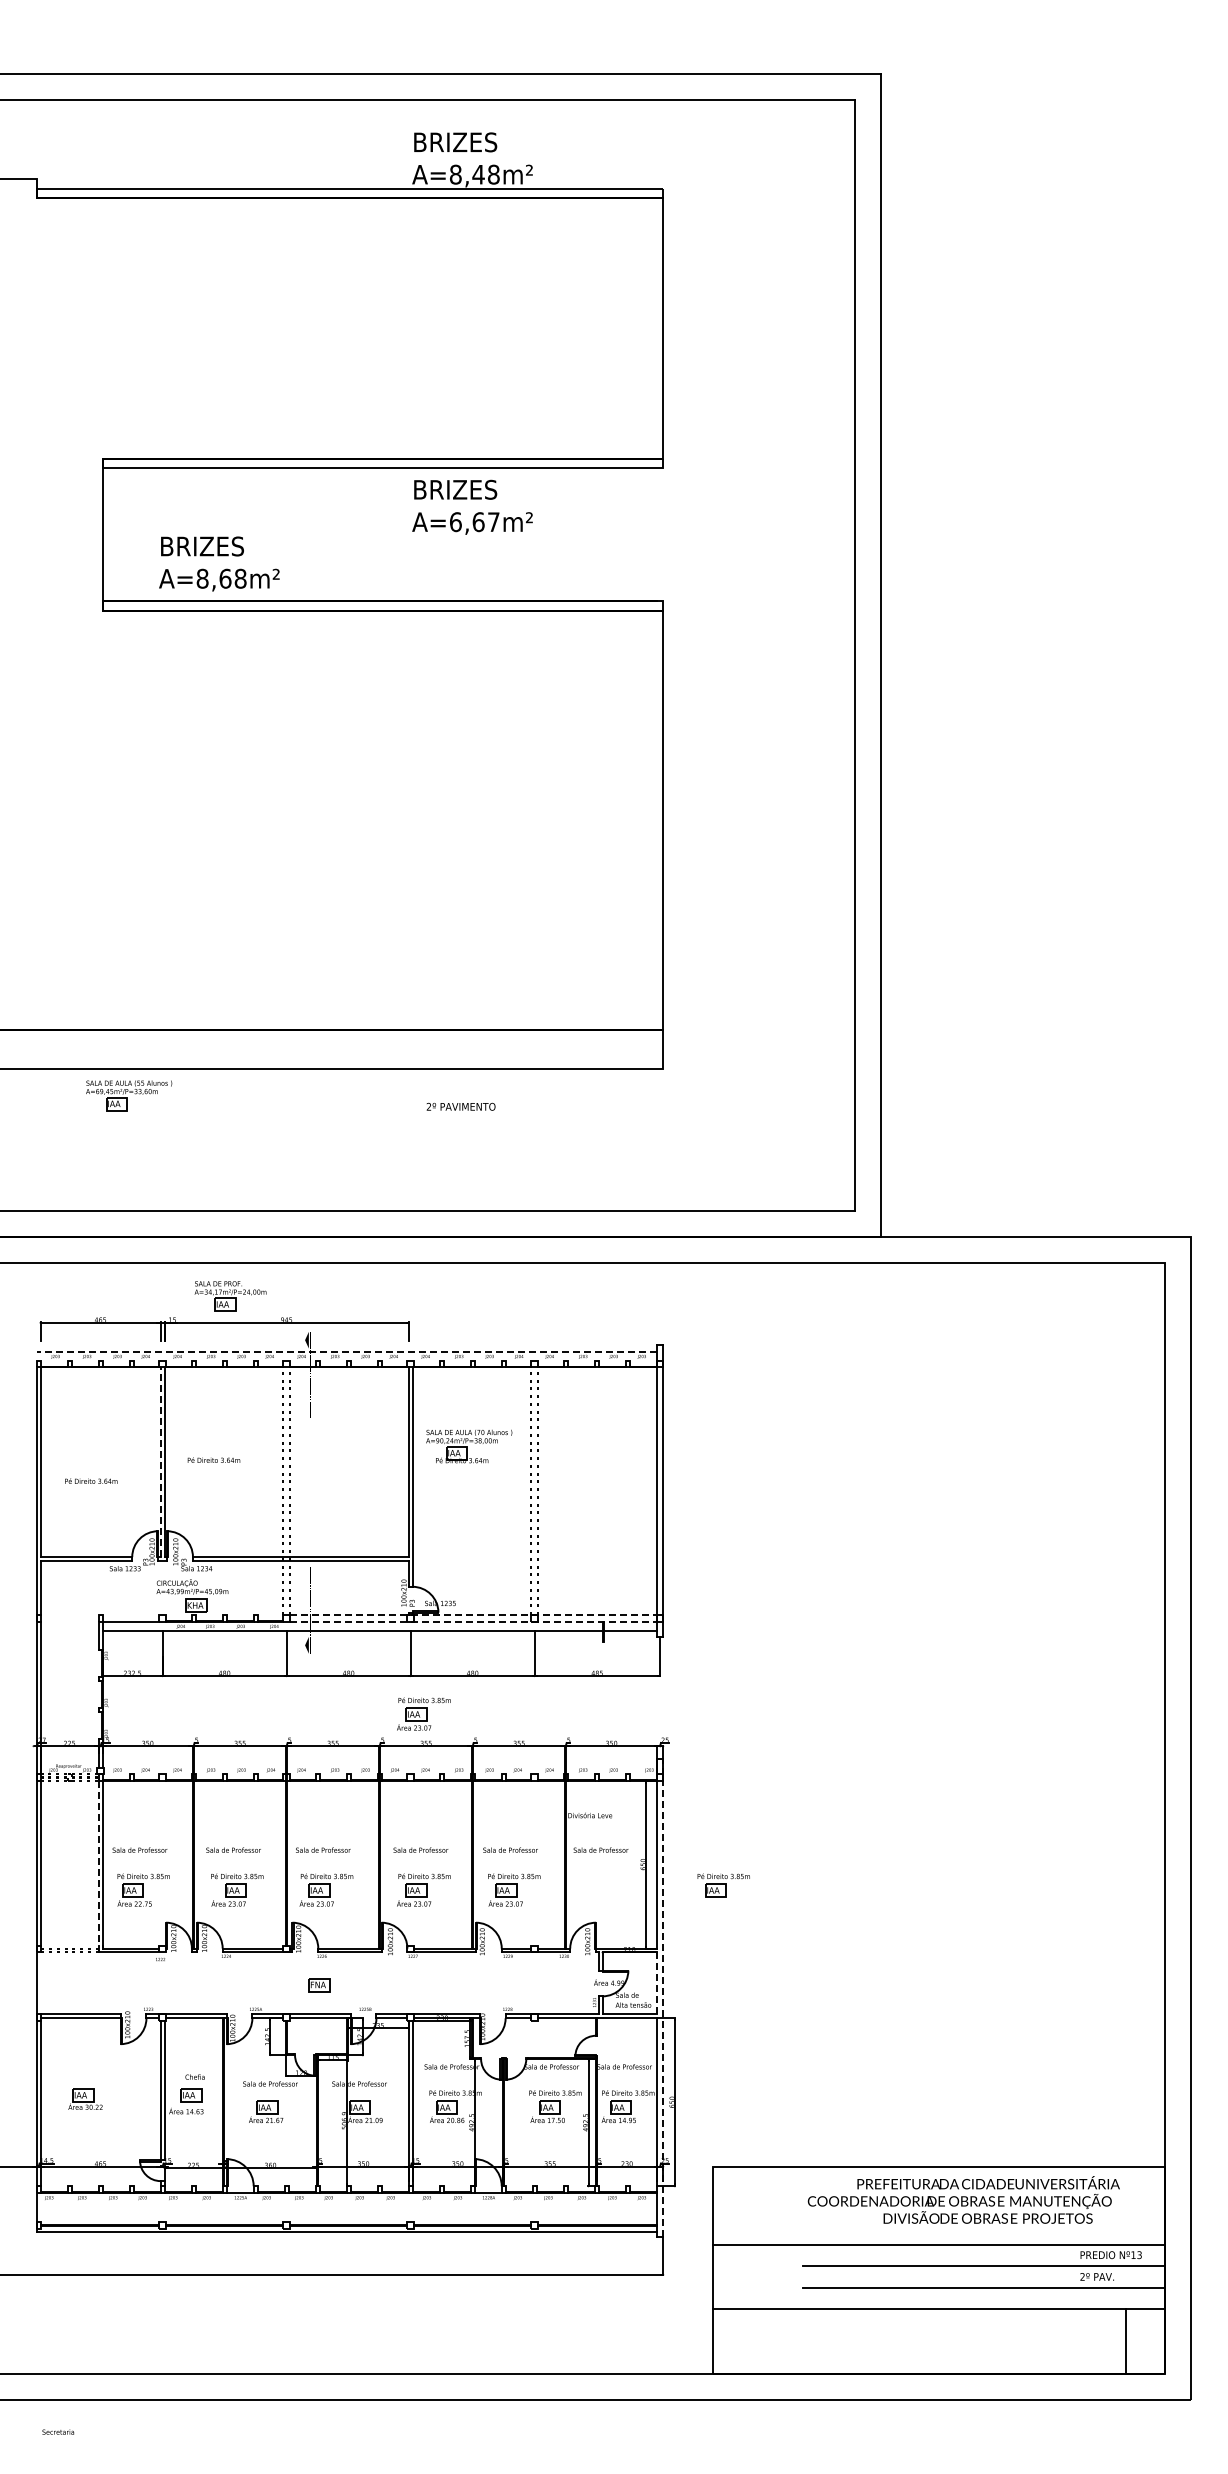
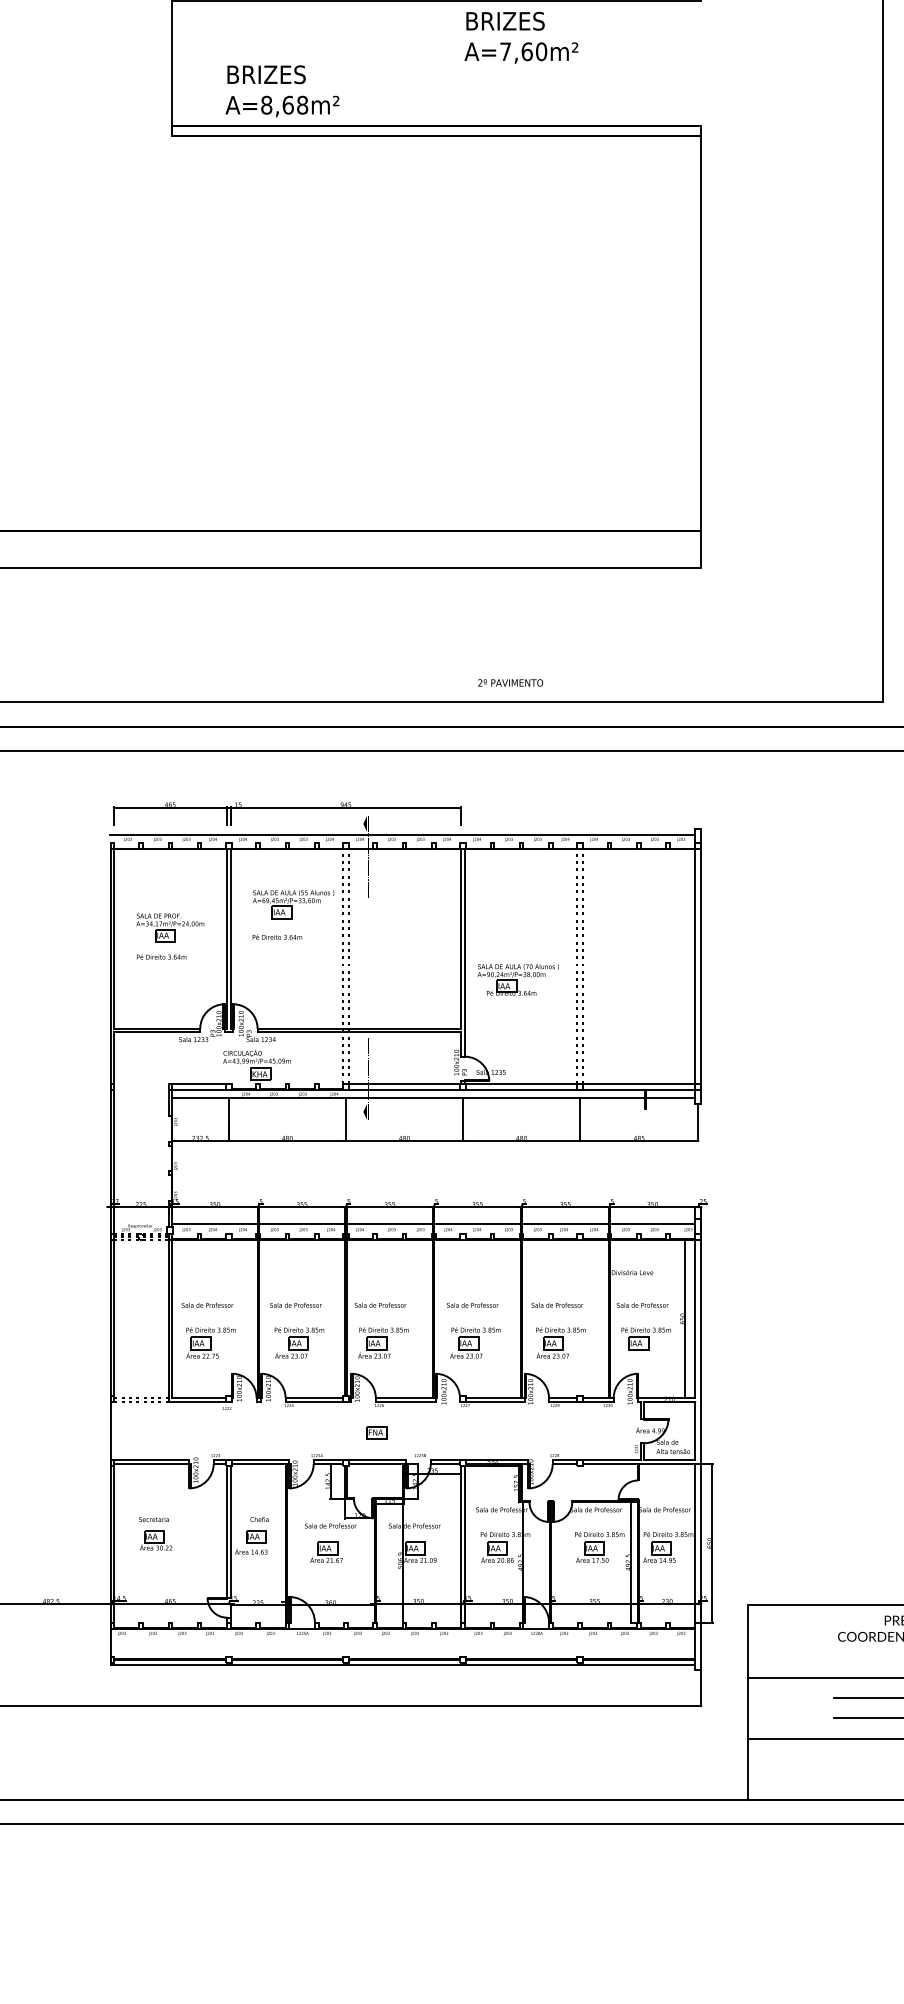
text: (474, 522) -> (523, 52), A=6,67m² -> A=7,60m²
part: (129, 1095) -> (293, 904), moved
text: (460, 1106) -> (510, 682), moved
part: (230, 1296) -> (170, 928), moved
line: (346, 1351) -> (402, 834), dashed -> solid
part: (469, 1446) -> (518, 979), moved
line: (160, 1462) -> (226, 939), dashed -> solid
line: (130, 1615) -> (198, 1083), added
line: (473, 1615) -> (522, 1083), dashed -> solid
line: (473, 1621) -> (522, 1089), dashed -> solid
part: (423, 1713) -> (475, 1176), removed
line: (379, 1763) -> (433, 1223), added
line: (98, 1863) -> (168, 1317), dashed -> solid
part: (723, 1885) -> (646, 1338), moved
line: (656, 1983) -> (695, 1431), dashed -> solid
line: (663, 1997) -> (701, 1444), dashed -> solid
text: (58, 2431) -> (154, 1518), moved

